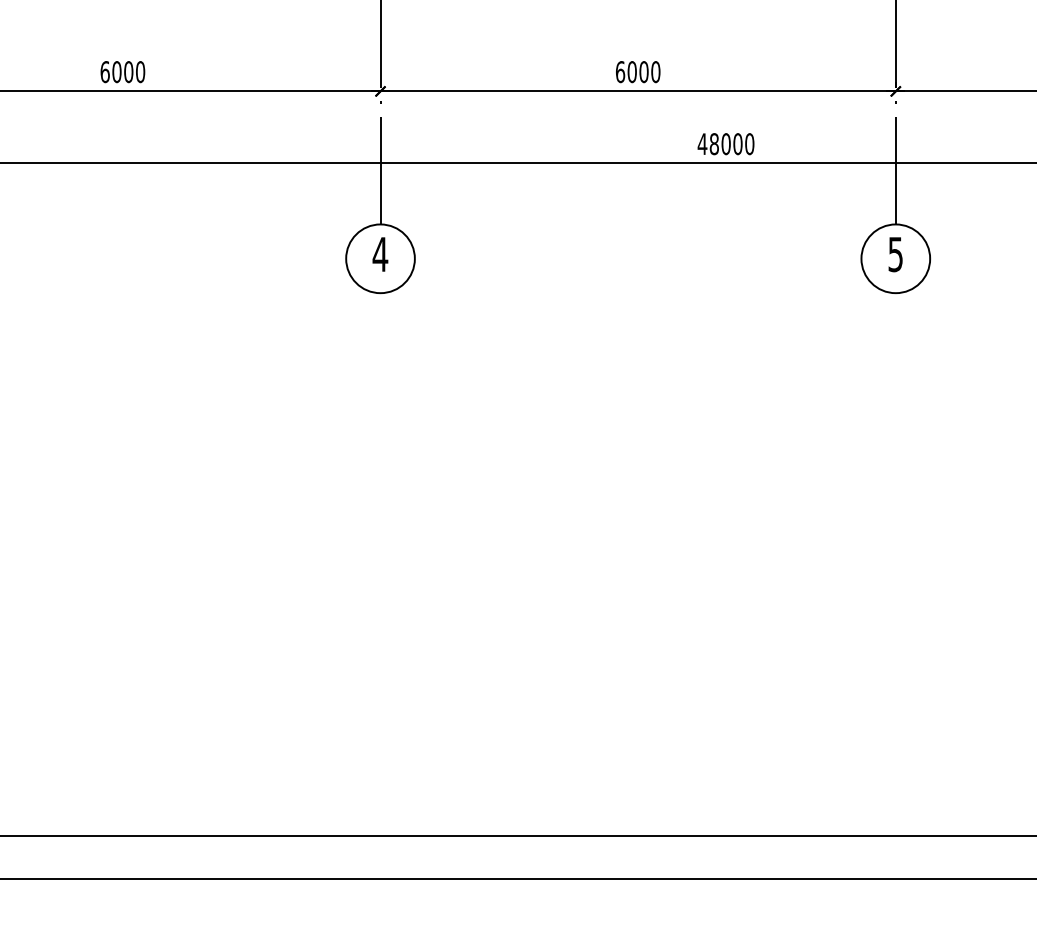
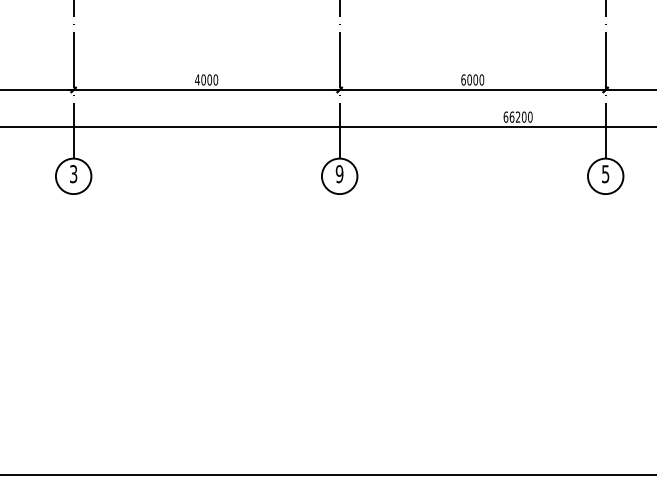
text: (105, 71) -> (197, 79), 6000 -> 4000
text: (713, 142) -> (511, 116), 48000 -> 66200
text: (380, 255) -> (339, 174), 4 -> 9

